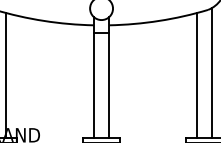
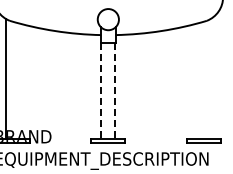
line: (212, 73) -> (210, 79), removed
line: (5, 75) -> (19, 81), removed
line: (196, 75) -> (196, 81), removed
line: (94, 86) -> (101, 91), solid -> dashed
line: (109, 86) -> (115, 91), solid -> dashed

